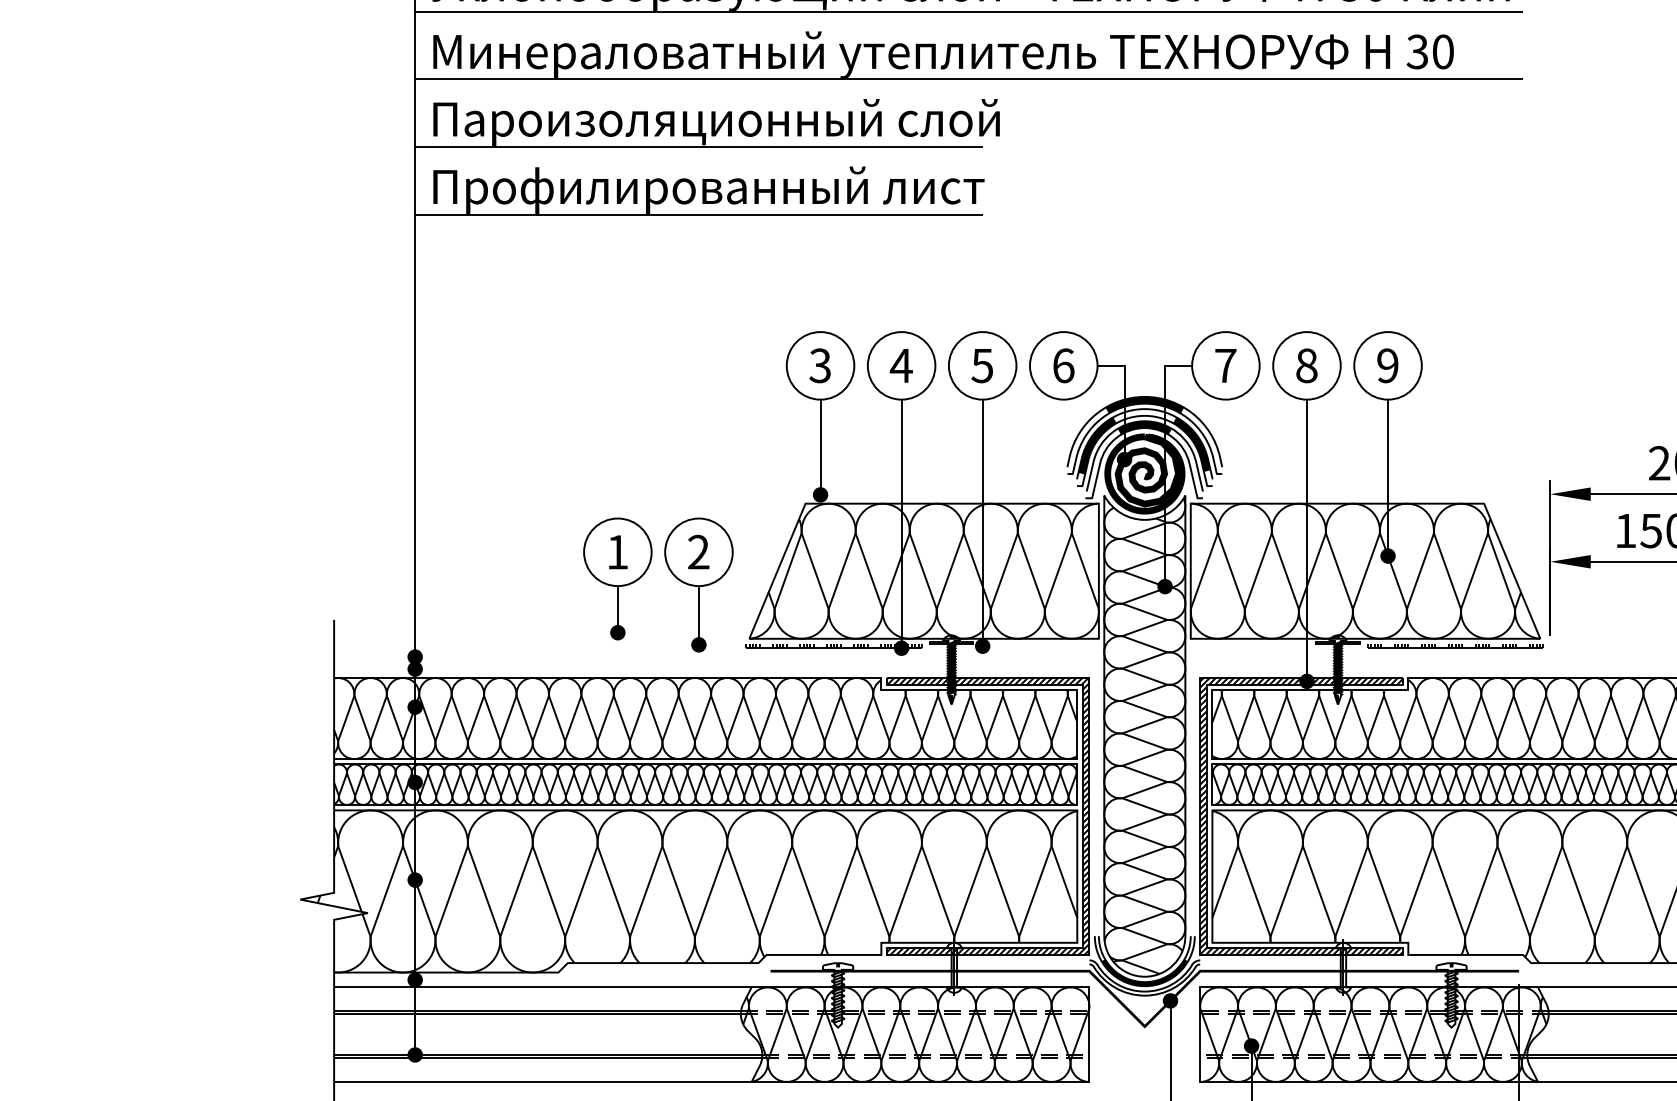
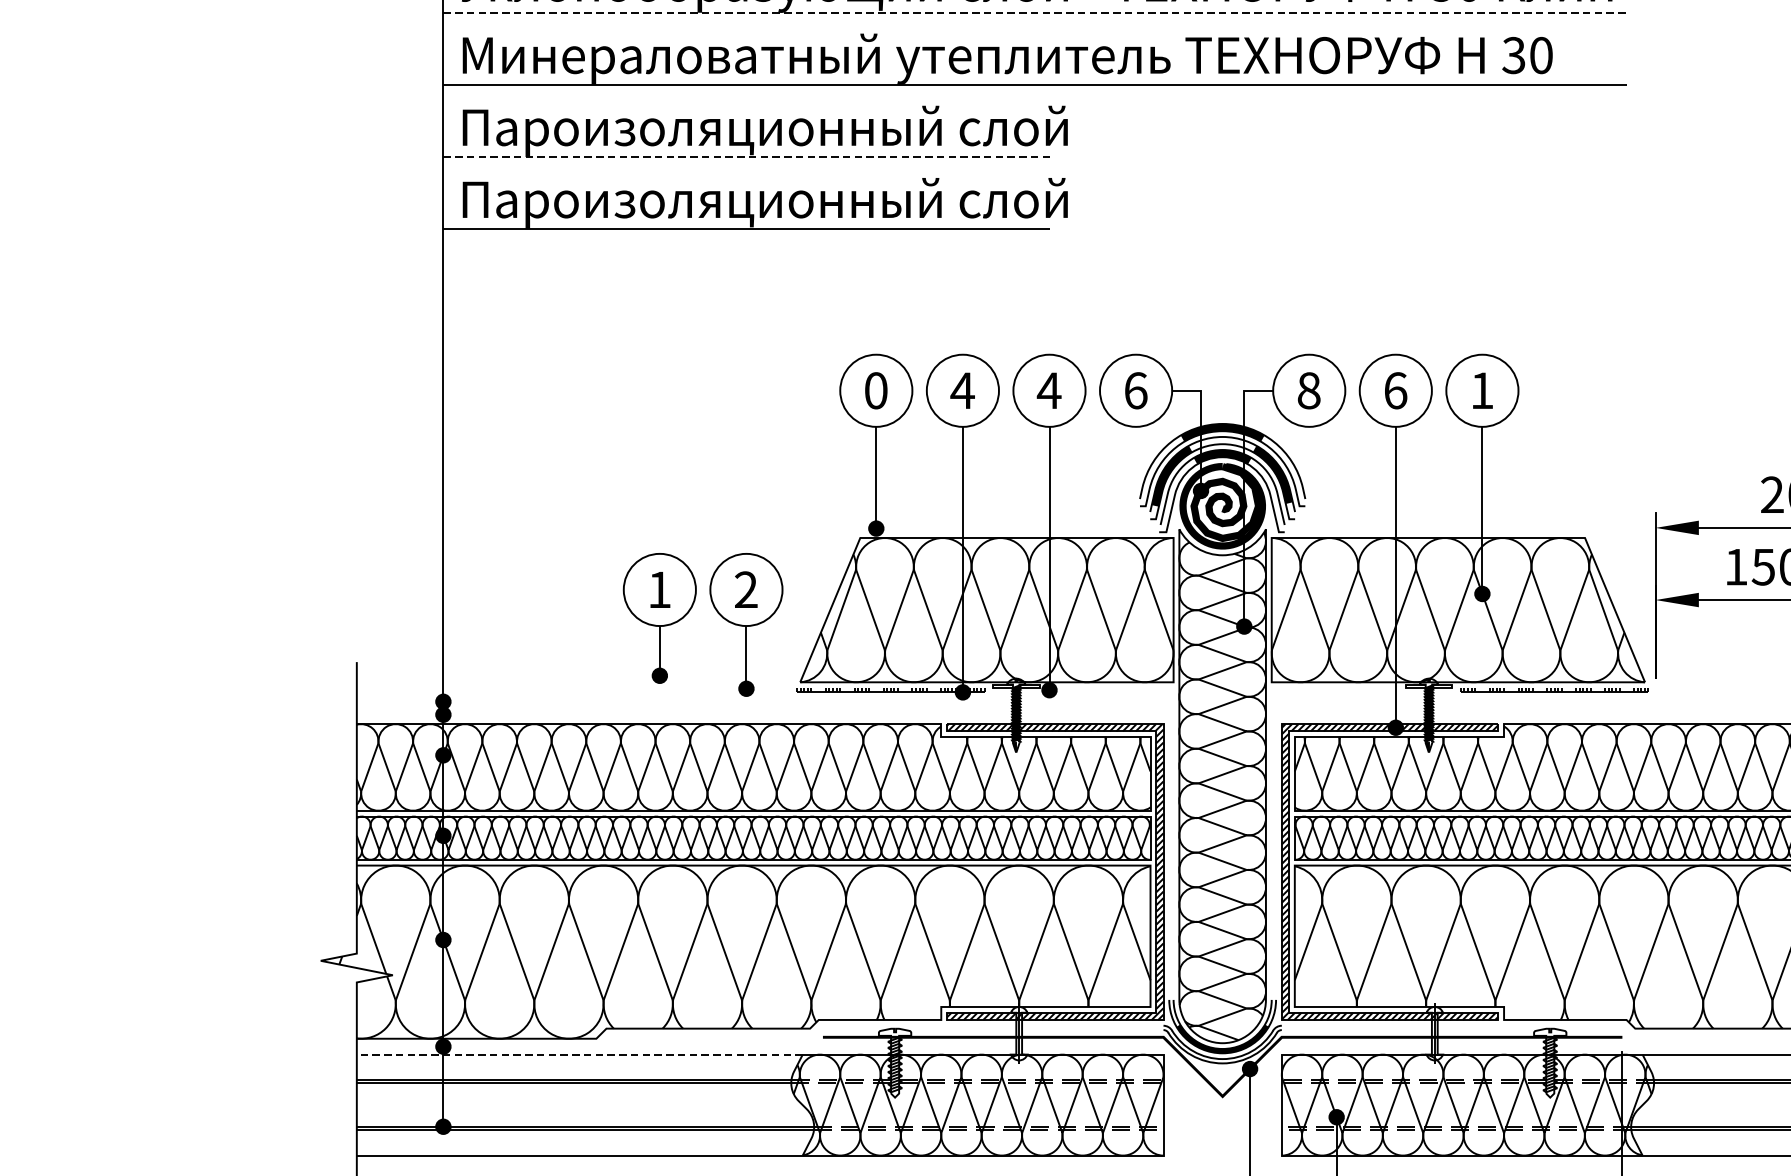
line: (969, 11) -> (1035, 12), solid -> dashed
line: (698, 146) -> (745, 156), solid -> dashed
text: (731, 189) -> (781, 202), Профилированный лист -> Пароизоляционный слой
text: (819, 365) -> (875, 390), 3 -> 0
text: (1225, 365) -> (1308, 390), 7 -> 8
text: (1306, 365) -> (1395, 390), 8 -> 6
text: (1387, 365) -> (1481, 390), 9 -> 1
text: (981, 366) -> (1048, 391), 5 -> 4
line: (542, 987) -> (579, 1054), solid -> dashed

